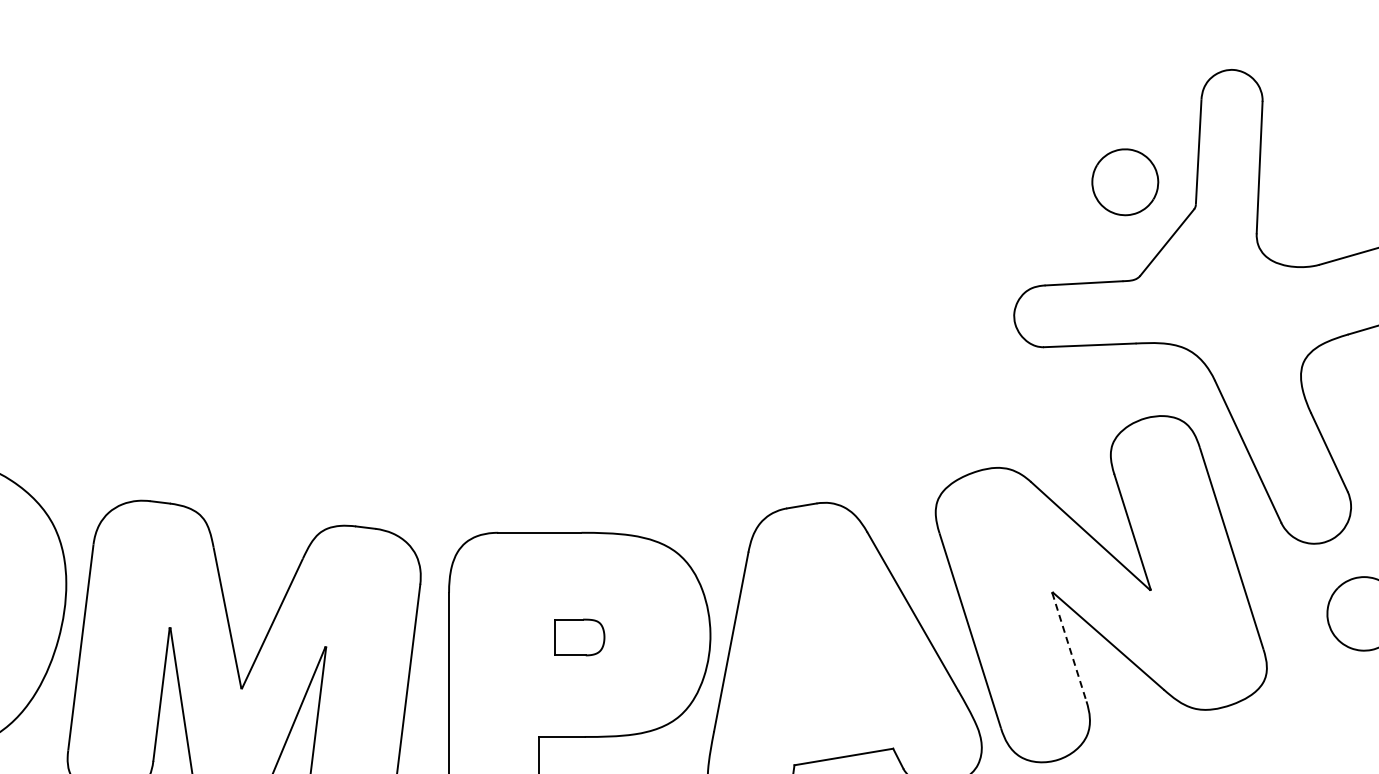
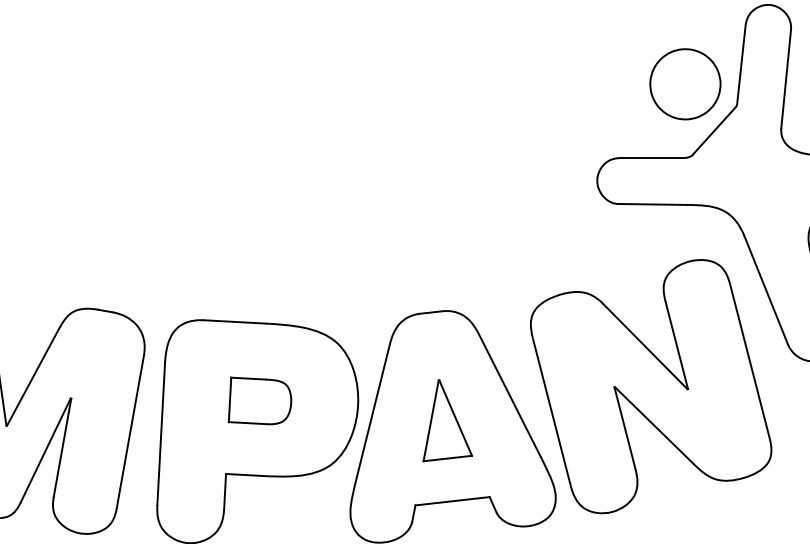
part: (1125, 182) -> (685, 84), size x1.43
part: (579, 637) -> (260, 401), size x1.67
line: (1069, 647) -> (625, 428), dashed -> solid
part: (834, 650) -> (449, 421), added

